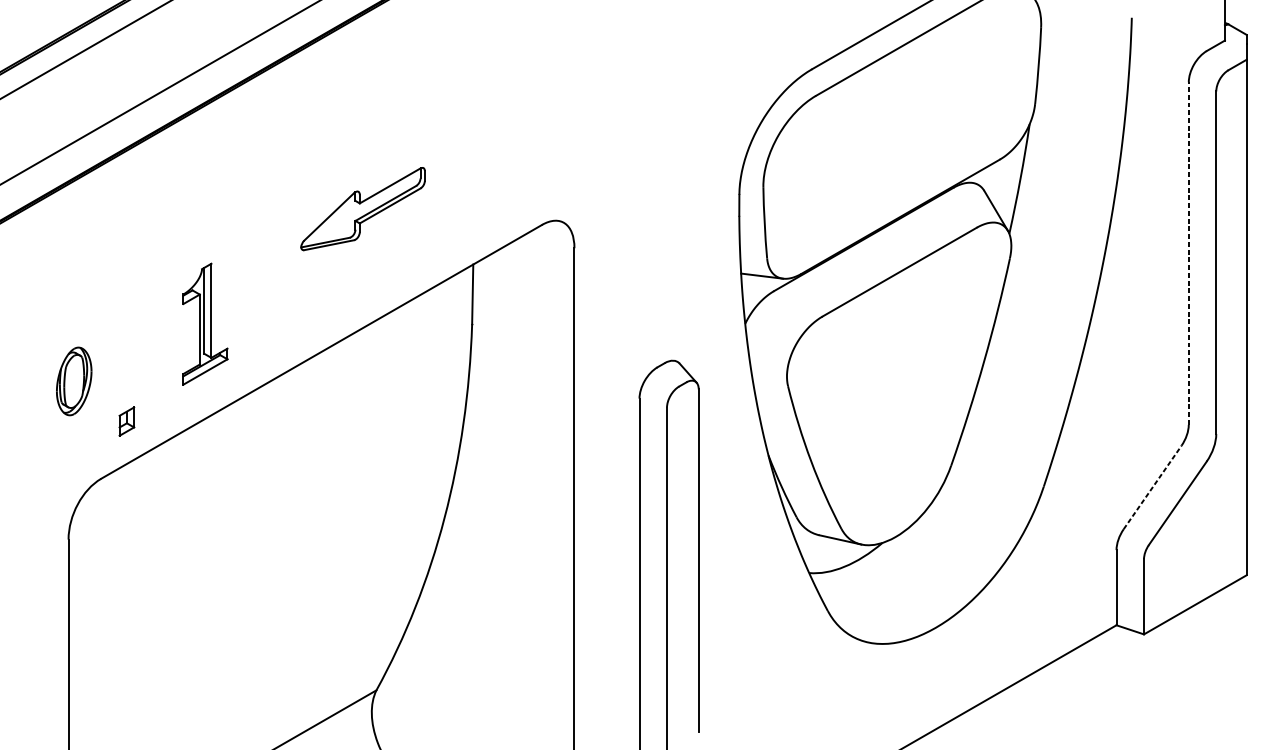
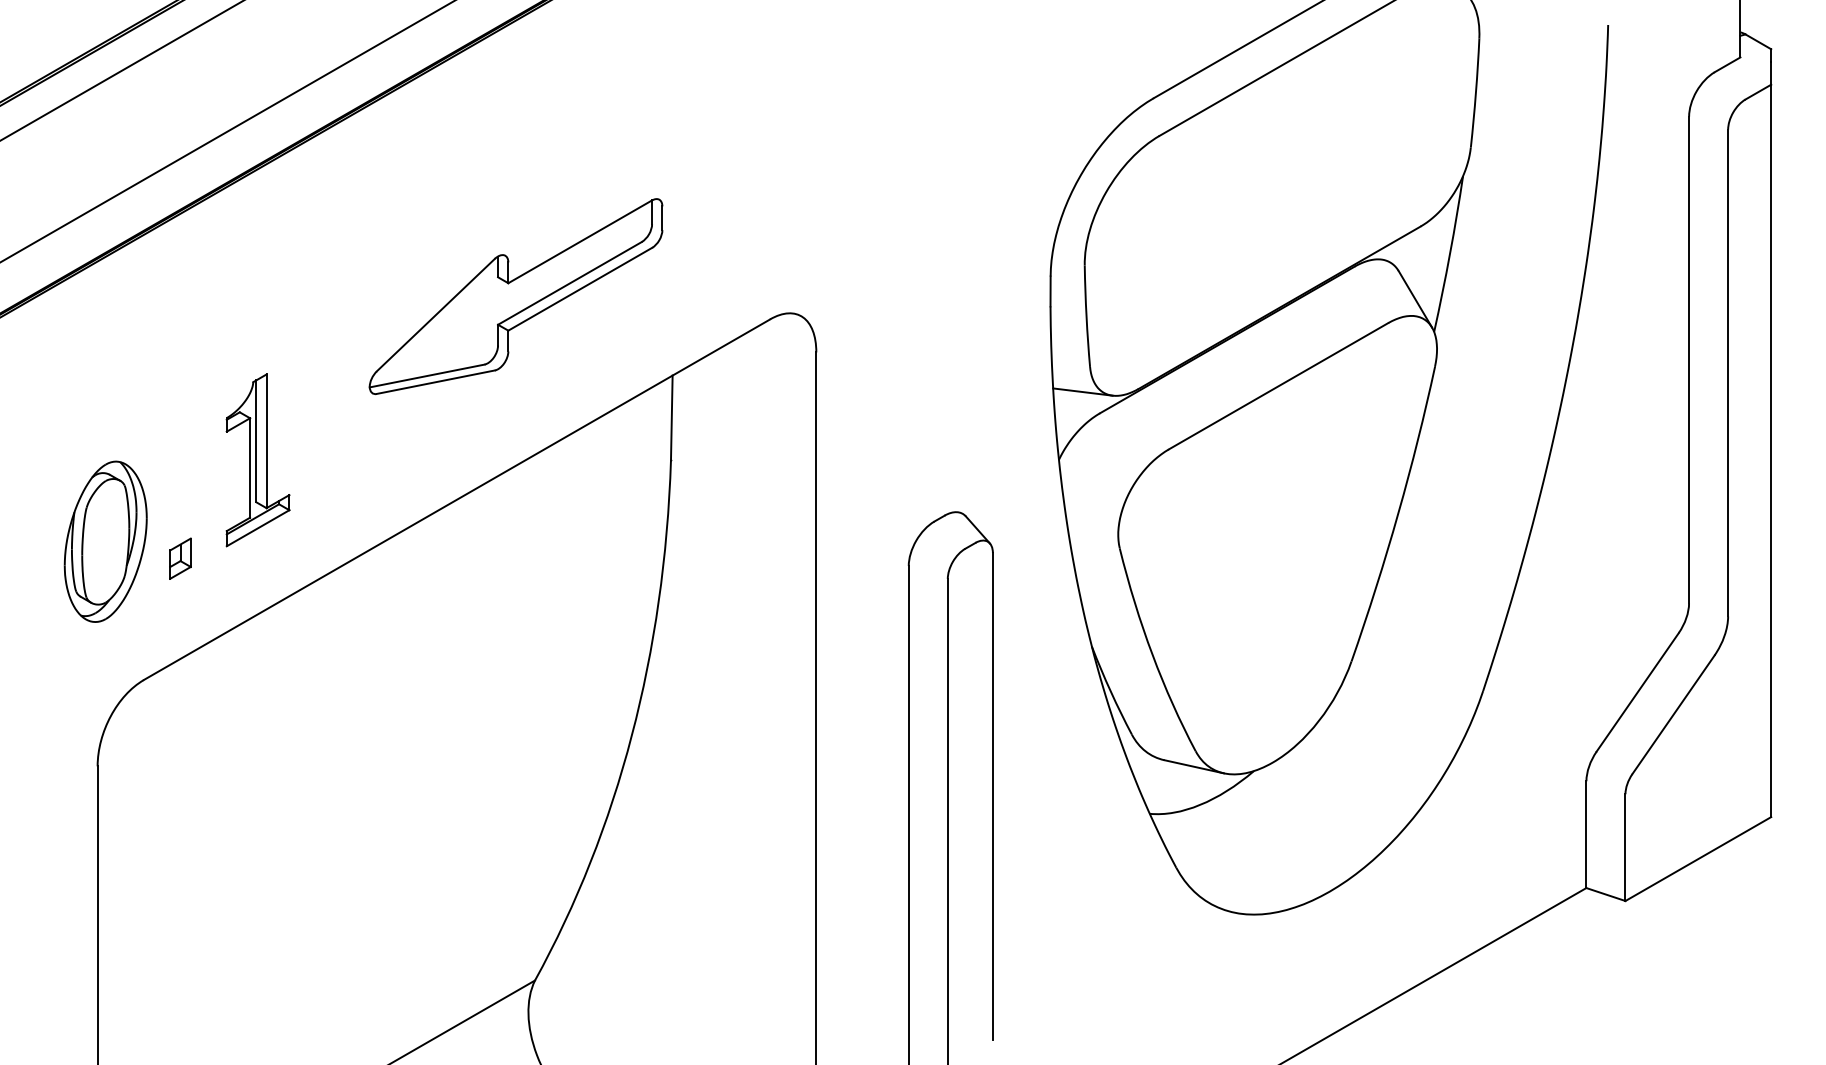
part: (362, 208) -> (515, 296), size x1.67
line: (1189, 253) -> (1689, 359), dashed -> solid
part: (205, 324) -> (257, 460), moved
part: (74, 381) -> (105, 541), size x1.67
part: (126, 421) -> (180, 558), moved
line: (1153, 486) -> (1638, 691), dashed -> solid

